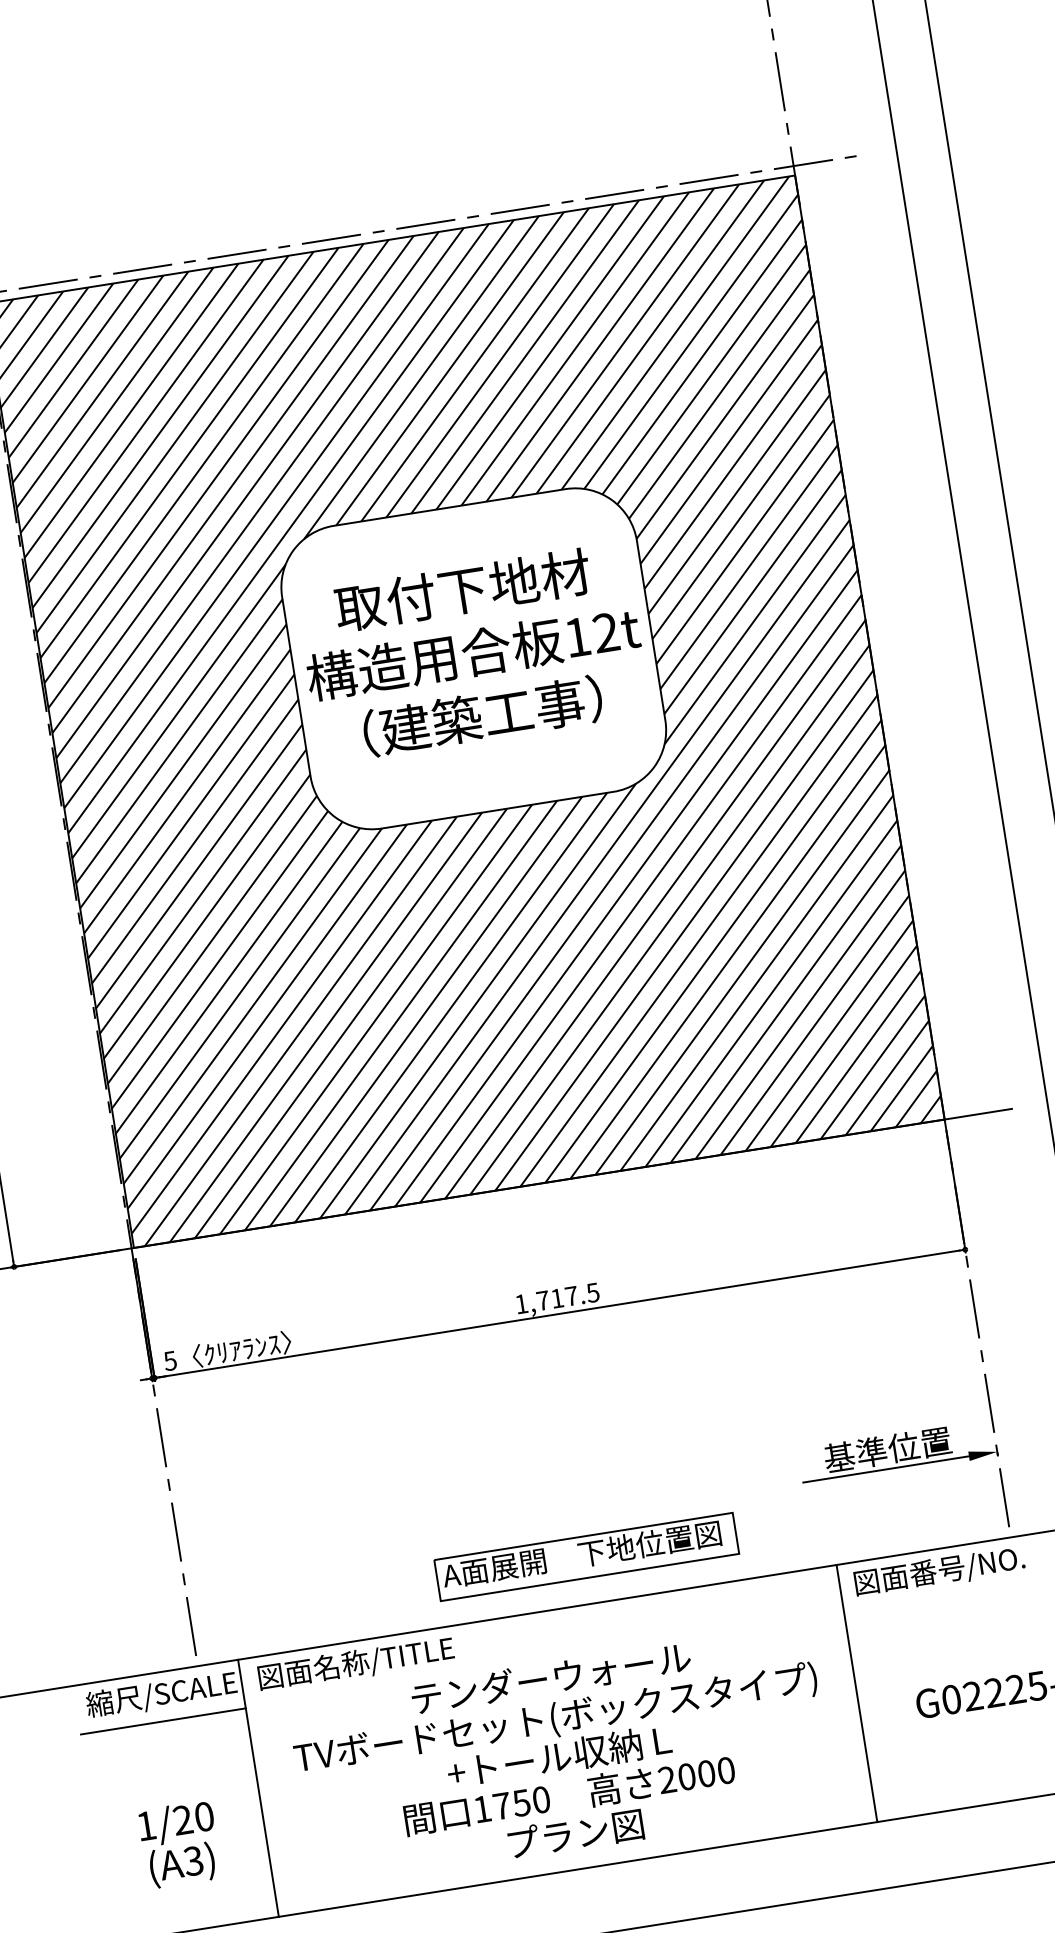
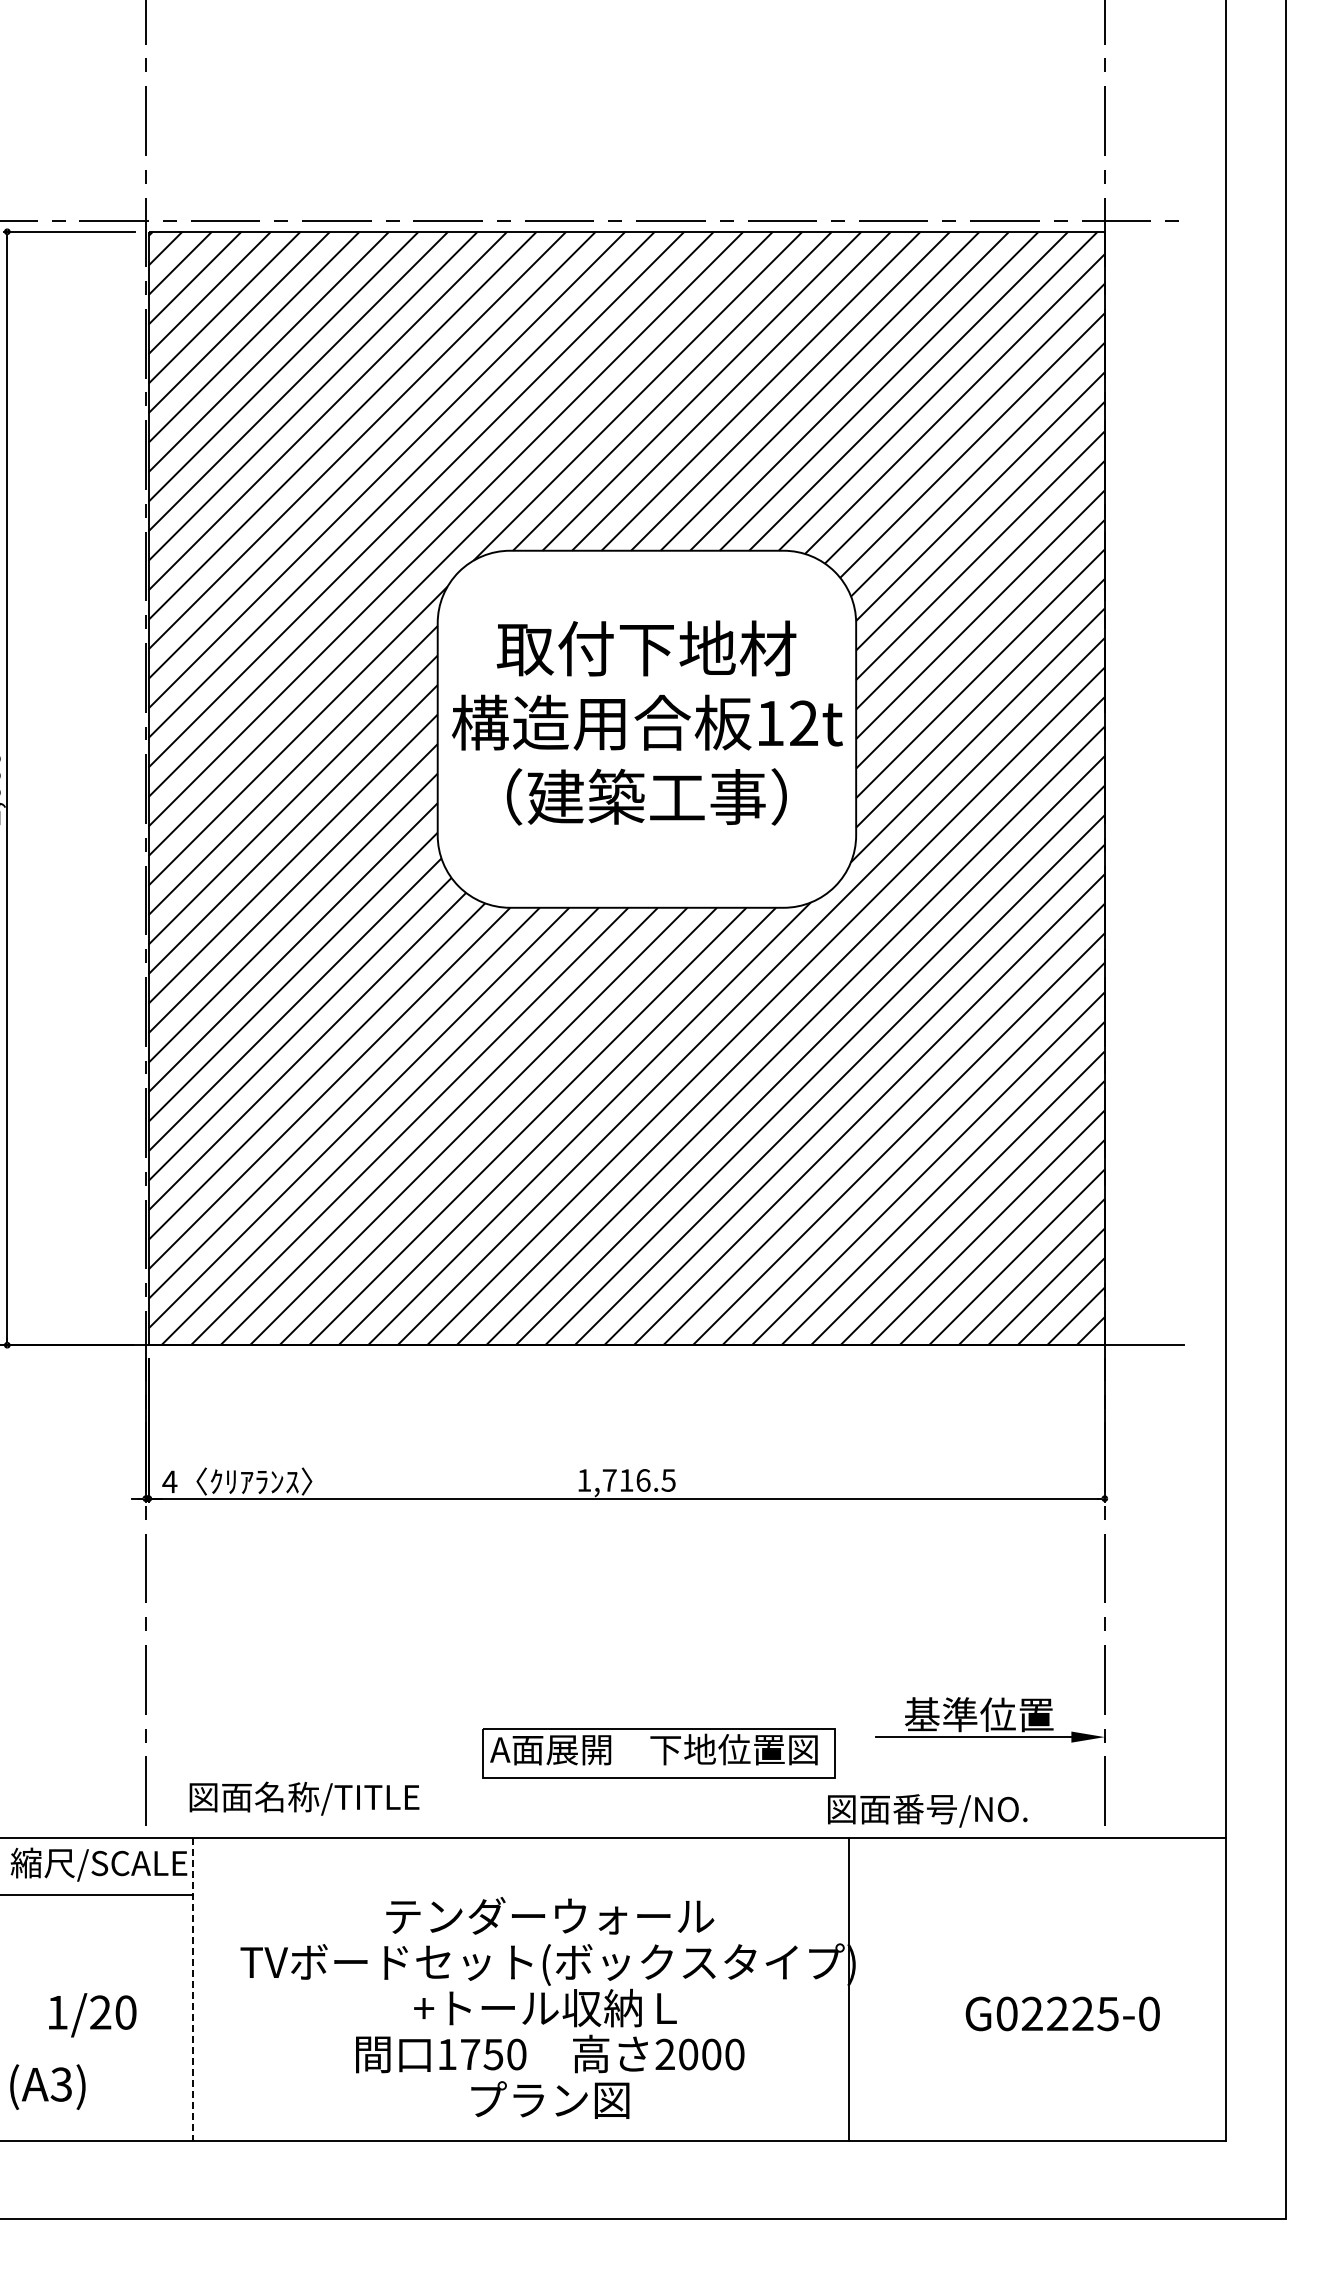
text: (571, 1296) -> (643, 1480), 1,717.5 -> 1,716.5
text: (170, 1360) -> (169, 1481), 5 -> 4
part: (586, 1557) -> (658, 1753), moved
text: (939, 1571) -> (927, 1810), moved
text: (356, 1664) -> (304, 1798), moved
line: (857, 1693) -> (849, 1989), moved
line: (258, 1788) -> (193, 1989), solid -> dashed
text: (182, 1864) -> (47, 2086), moved

